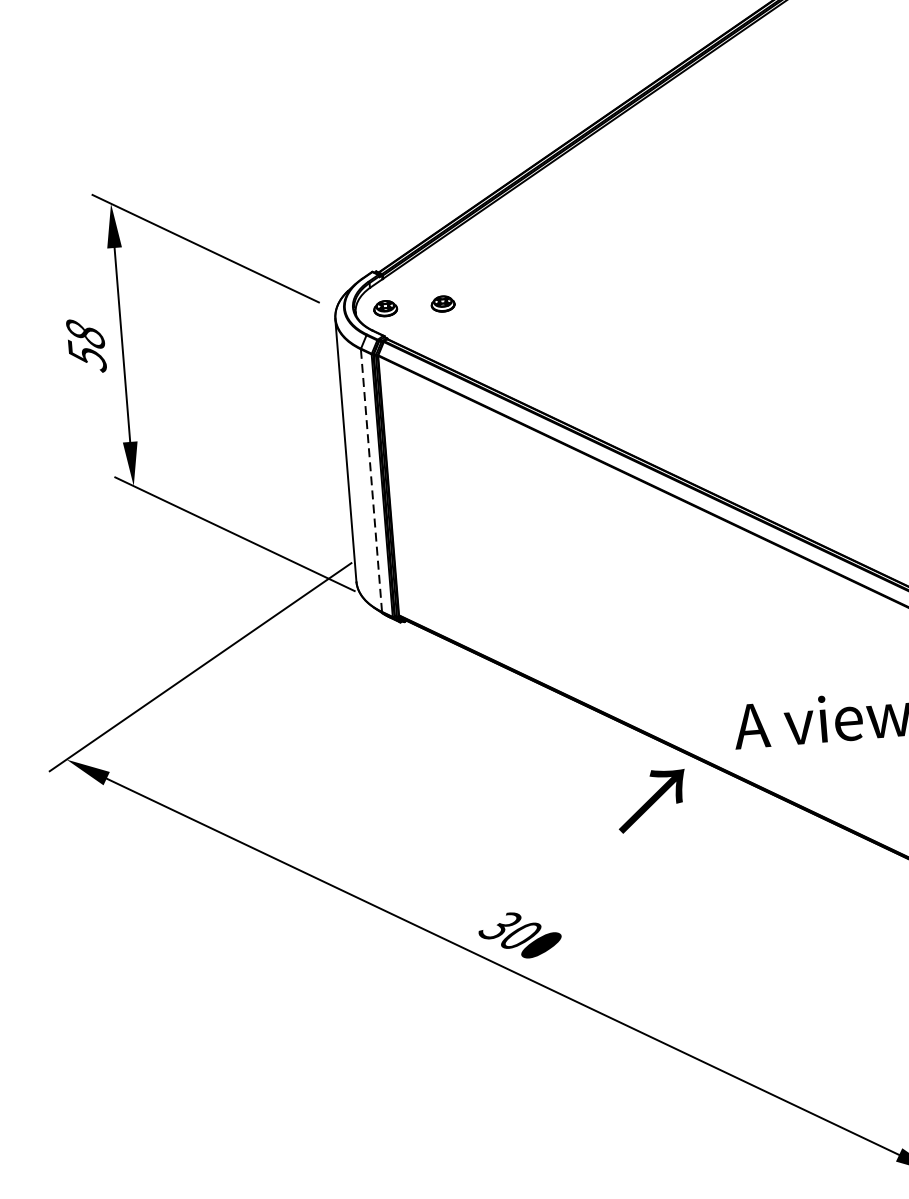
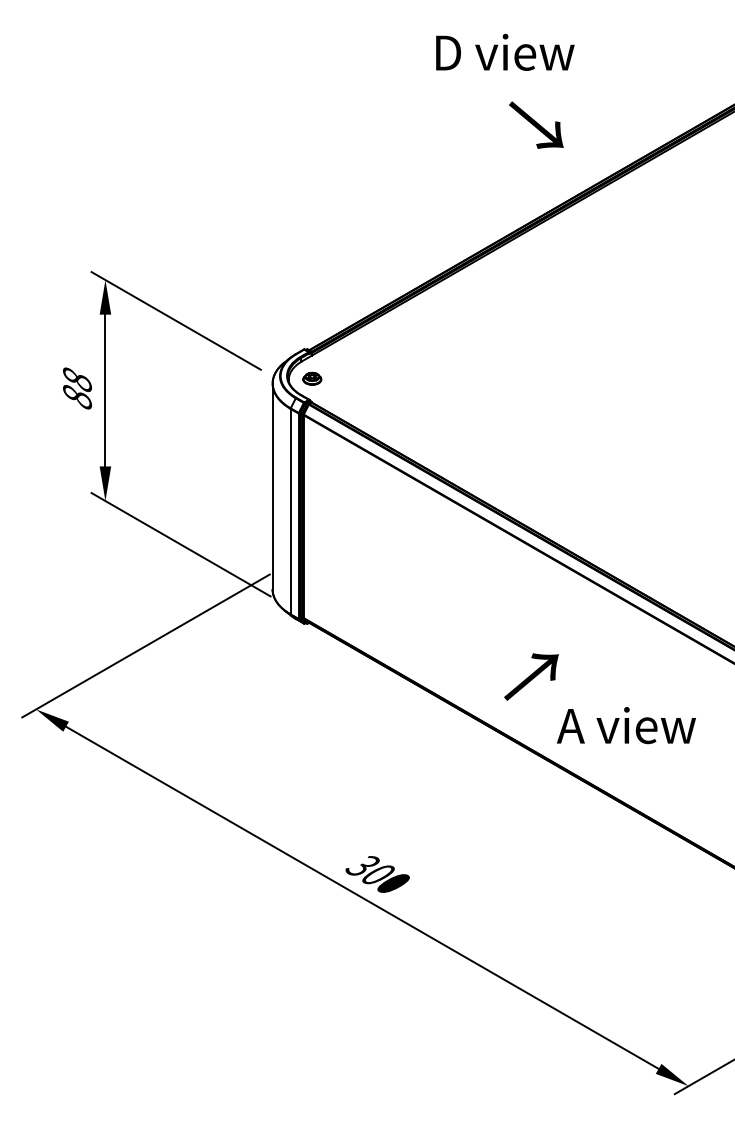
part: (443, 303) -> (357, 378), removed
text: (87, 355) -> (77, 396), 58 -> 88
line: (371, 480) -> (290, 511), dashed -> solid
text: (651, 800) -> (531, 676), moved

